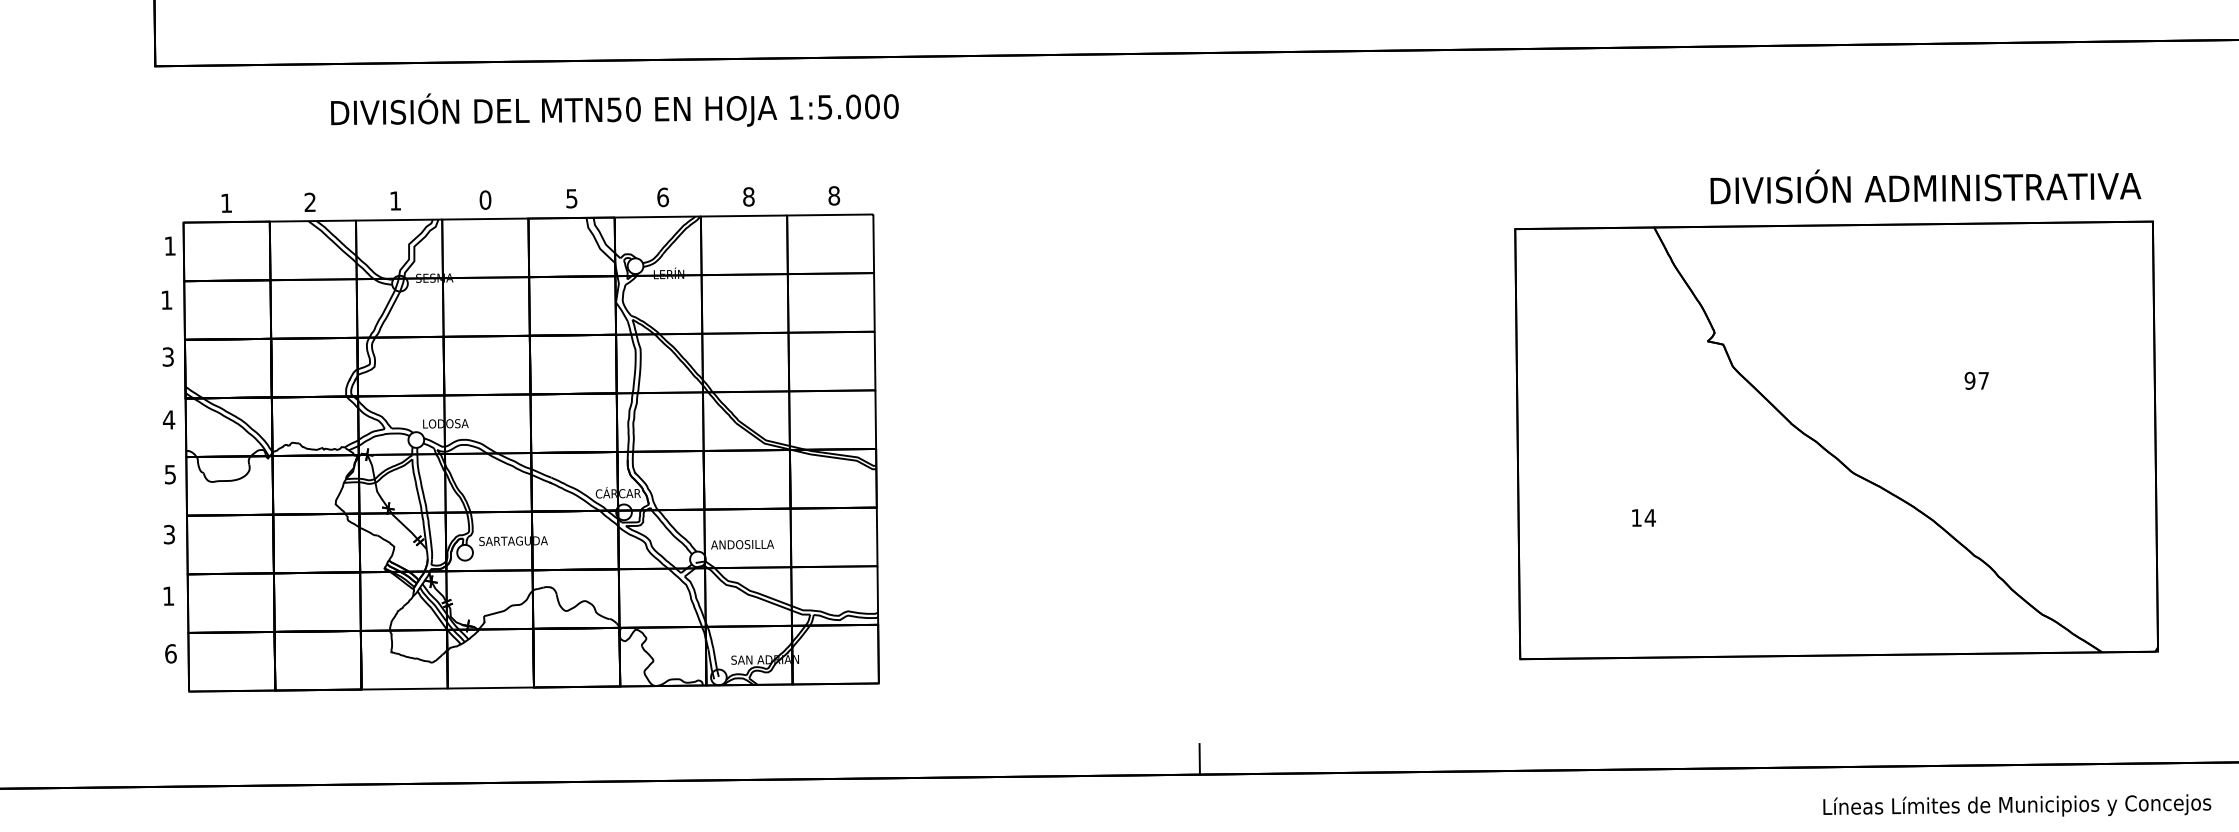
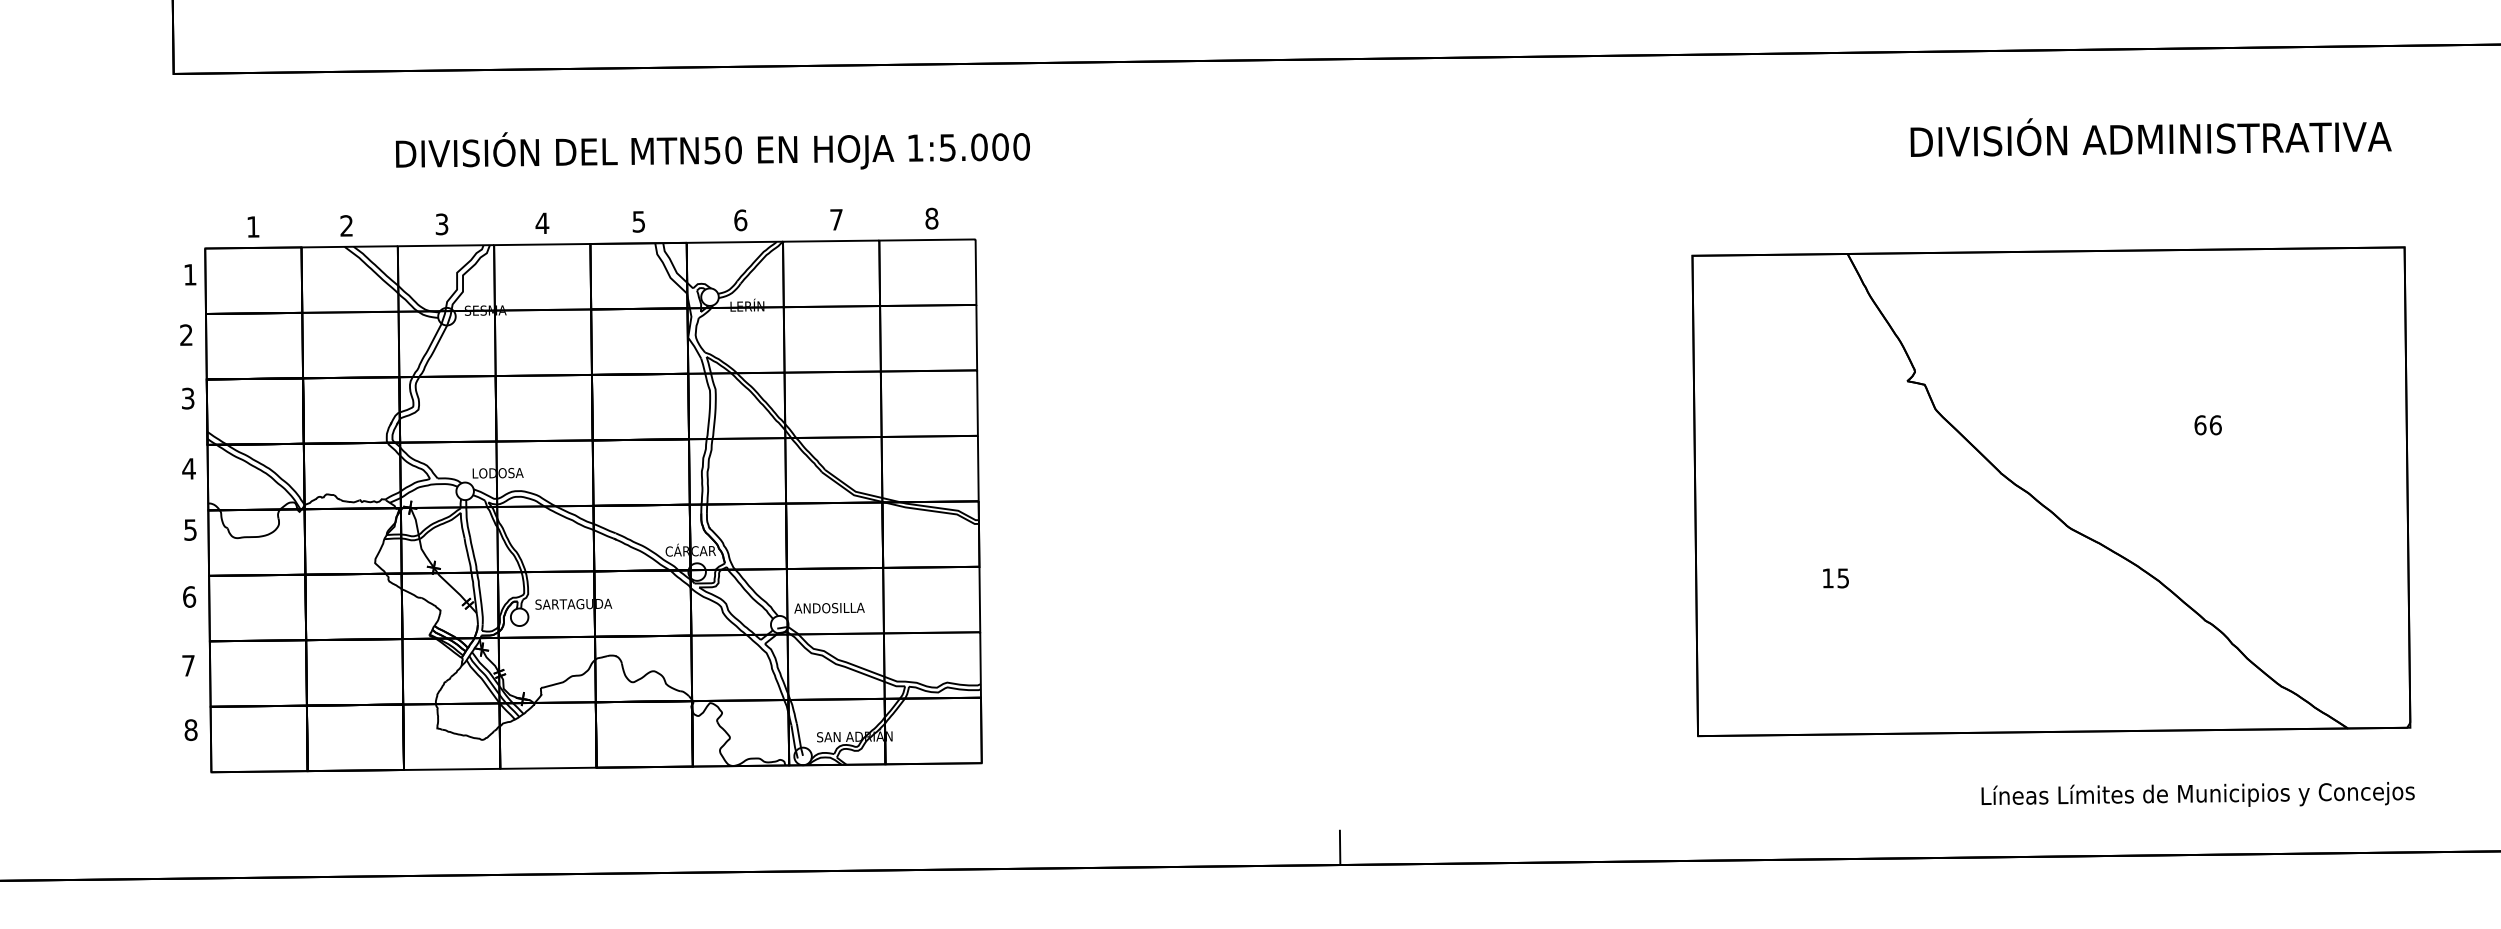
text: (614, 109) -> (712, 150), moved
text: (1925, 186) -> (2150, 137), moved
text: (748, 196) -> (836, 219), 8 -> 7
text: (485, 200) -> (542, 223), 0 -> 4
text: (395, 201) -> (441, 224), 1 -> 3
text: (166, 299) -> (186, 334), 1 -> 2
text: (1976, 381) -> (2207, 425), 97 -> 66
text: (1650, 518) -> (1843, 578), 14 -> 15
text: (169, 534) -> (189, 596), 3 -> 6
text: (168, 595) -> (188, 665), 1 -> 7
text: (170, 653) -> (190, 729), 6 -> 8
text: (2016, 805) -> (2197, 794), moved

